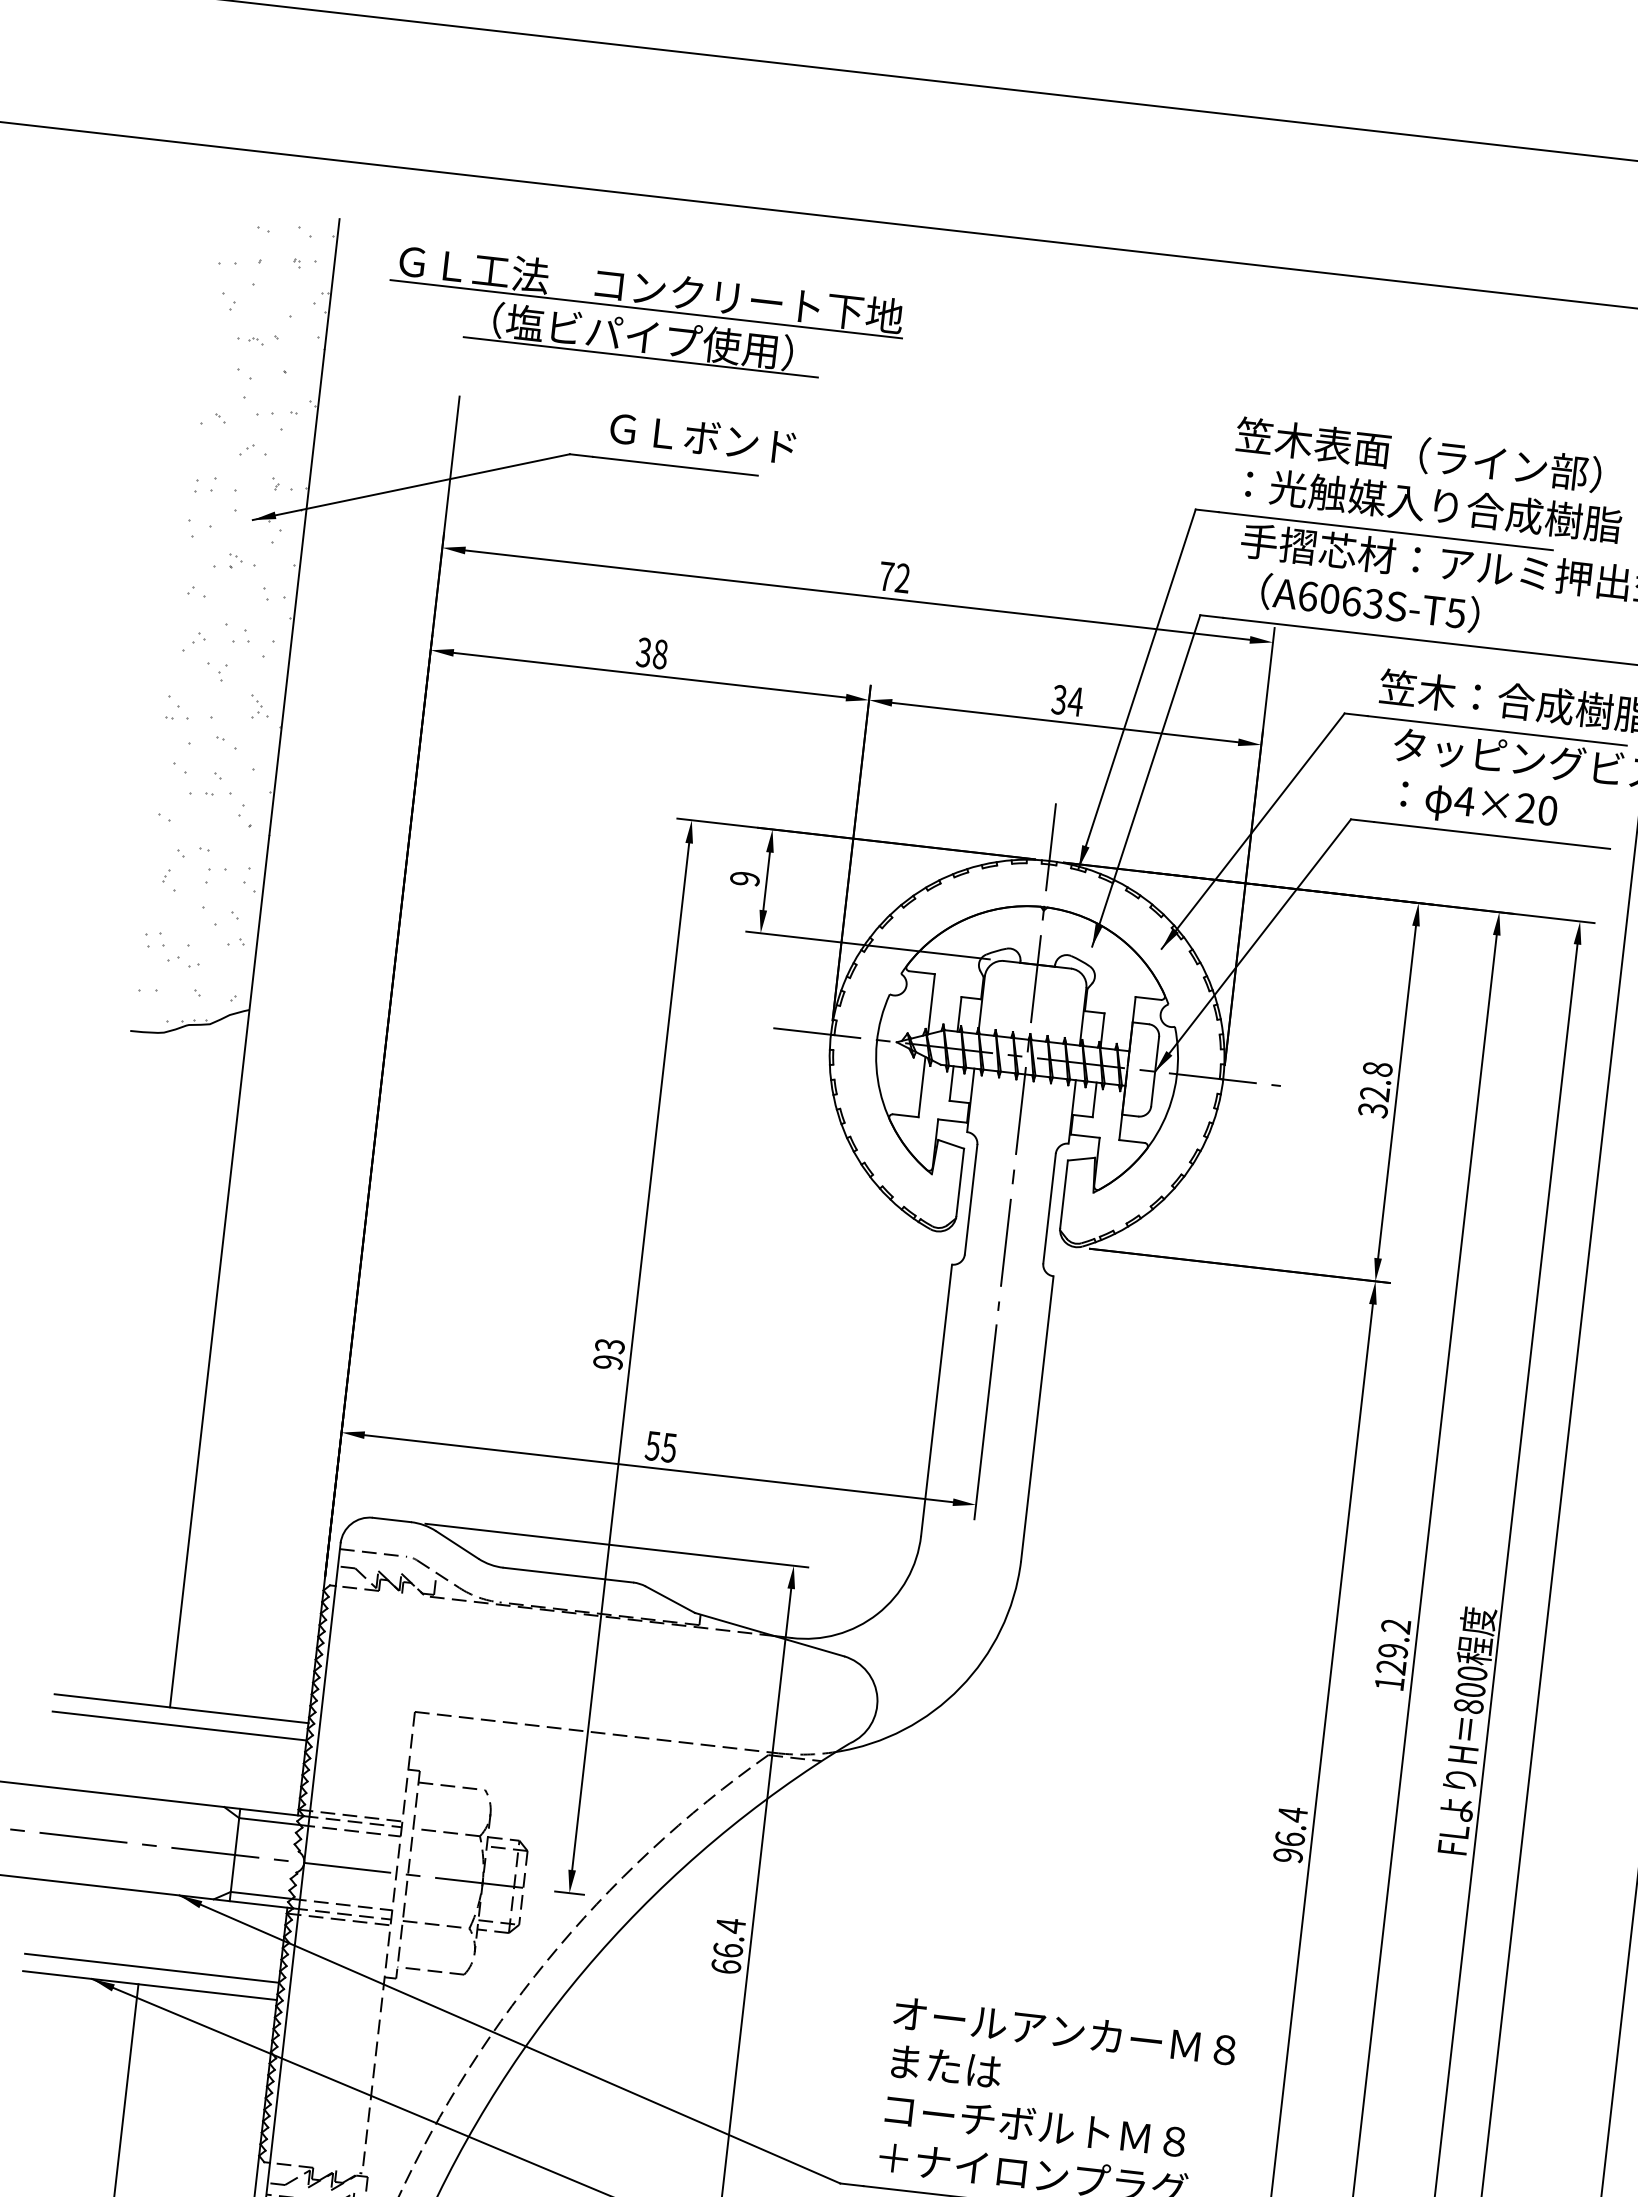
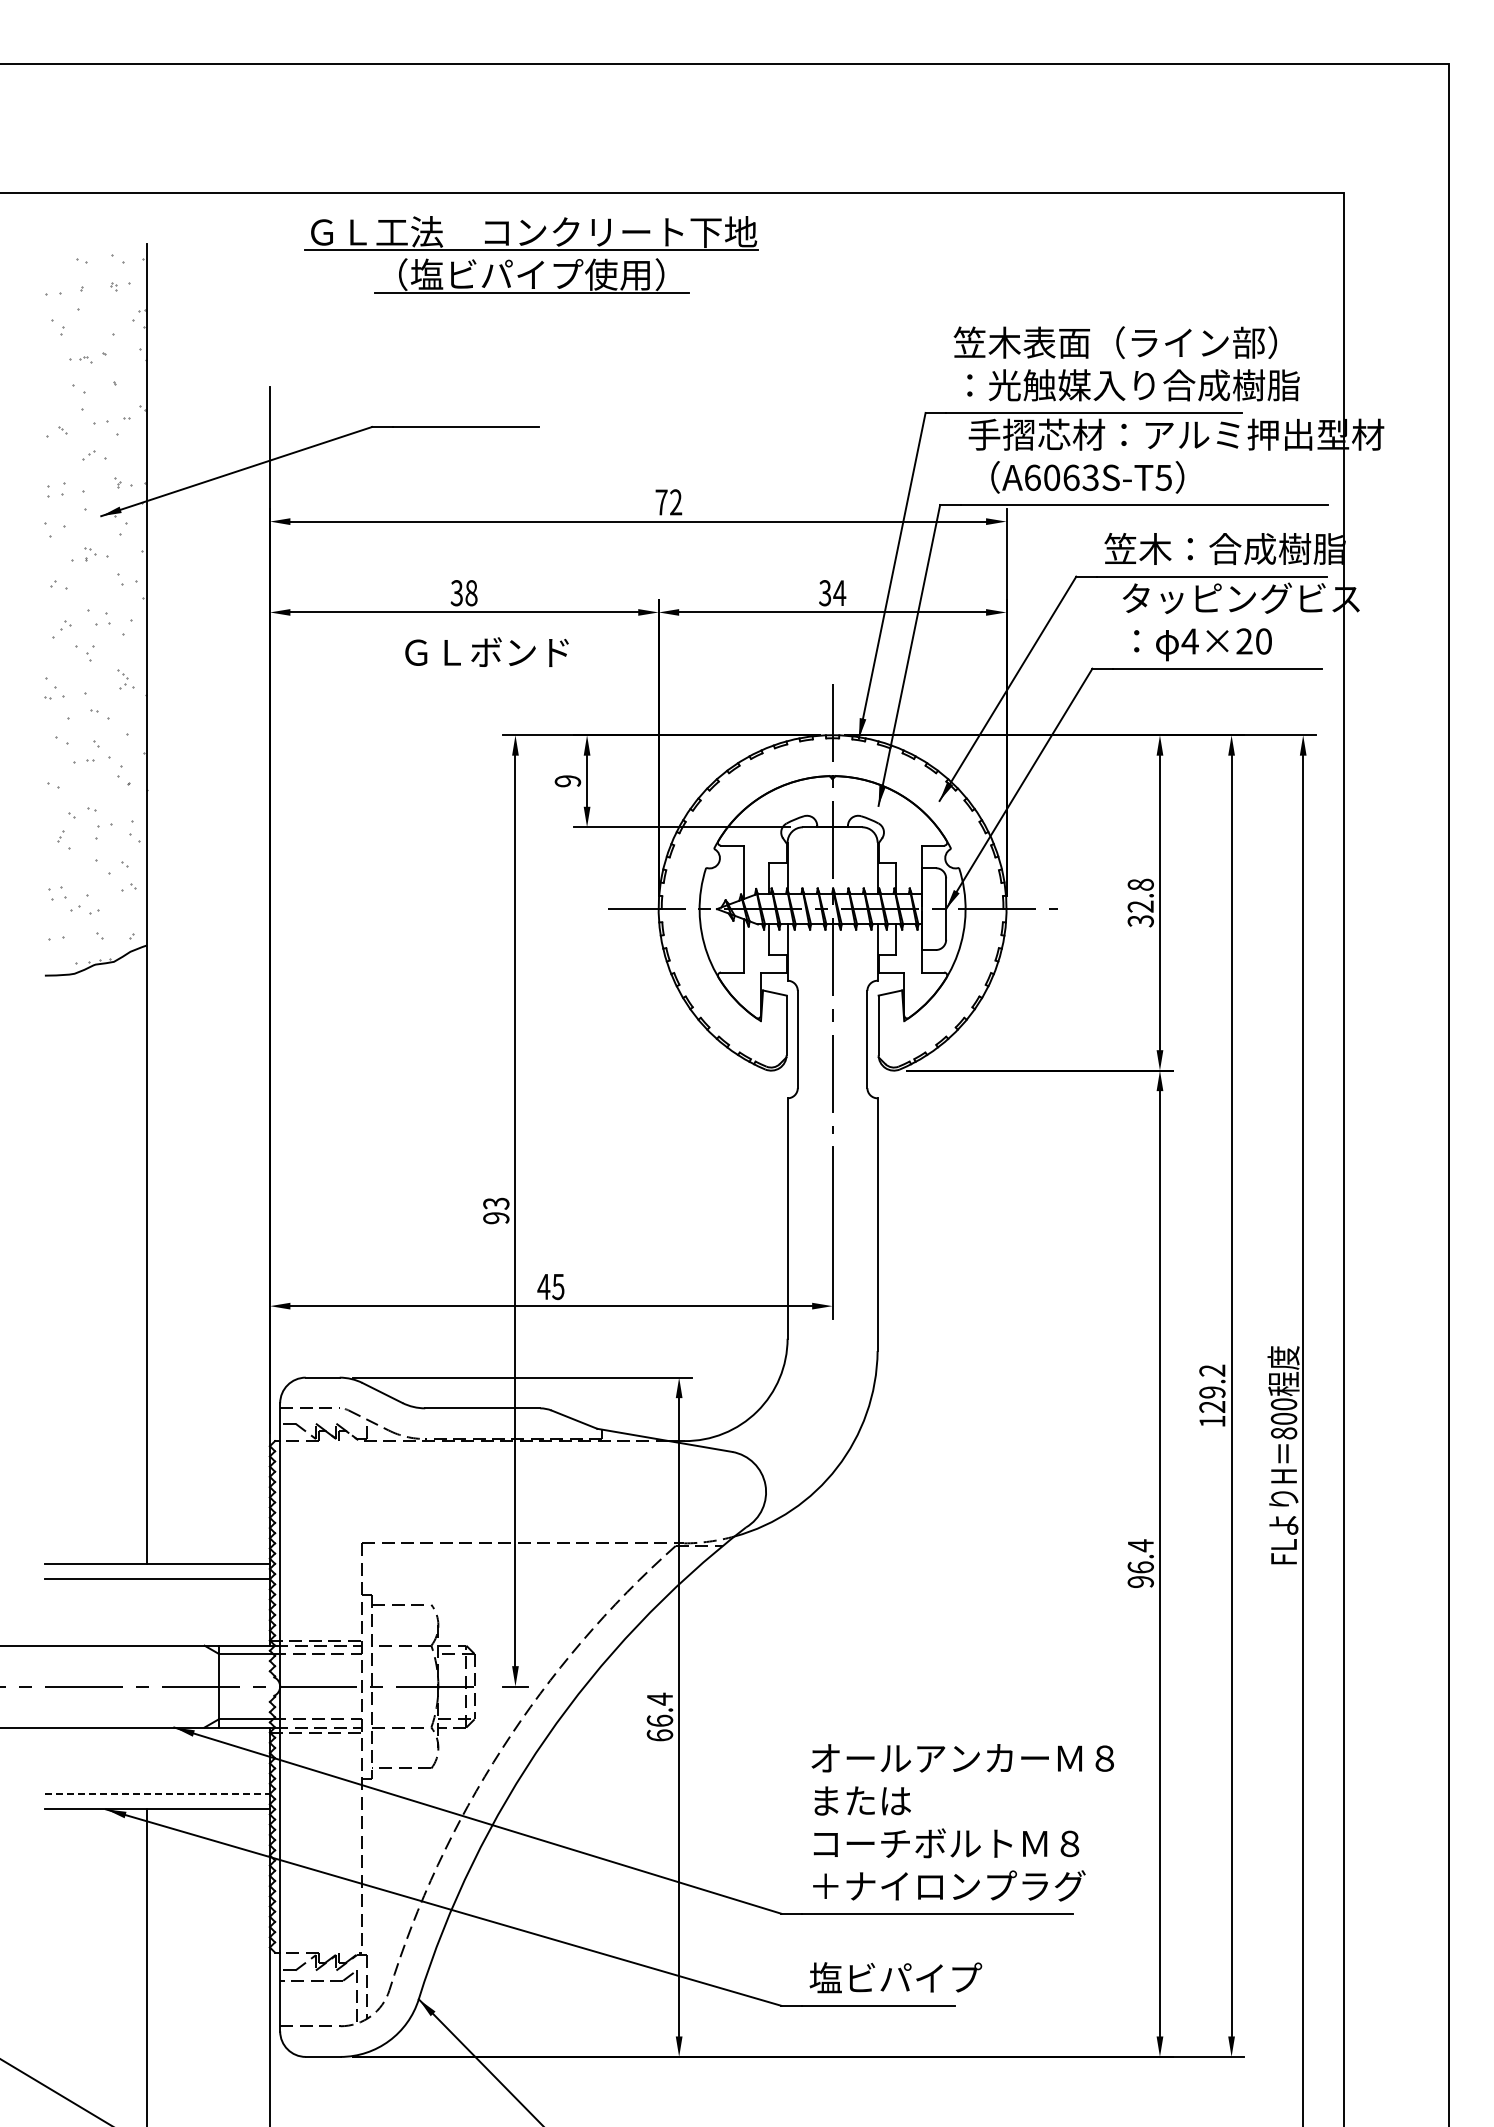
part: (645, 313) -> (531, 254), moved
text: (702, 436) -> (486, 651), moved
text: (652, 1446) -> (543, 1287), 55 -> 45
line: (152, 1968) -> (157, 1794), solid -> dashed

